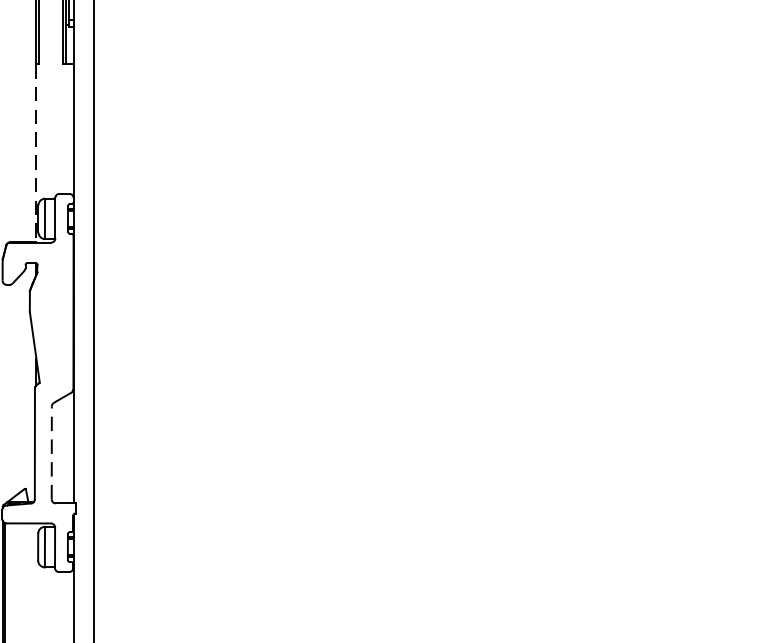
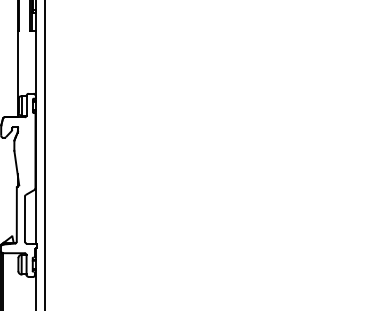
line: (36, 154) -> (17, 74), dashed -> solid
line: (50, 453) -> (24, 219), dashed -> solid

